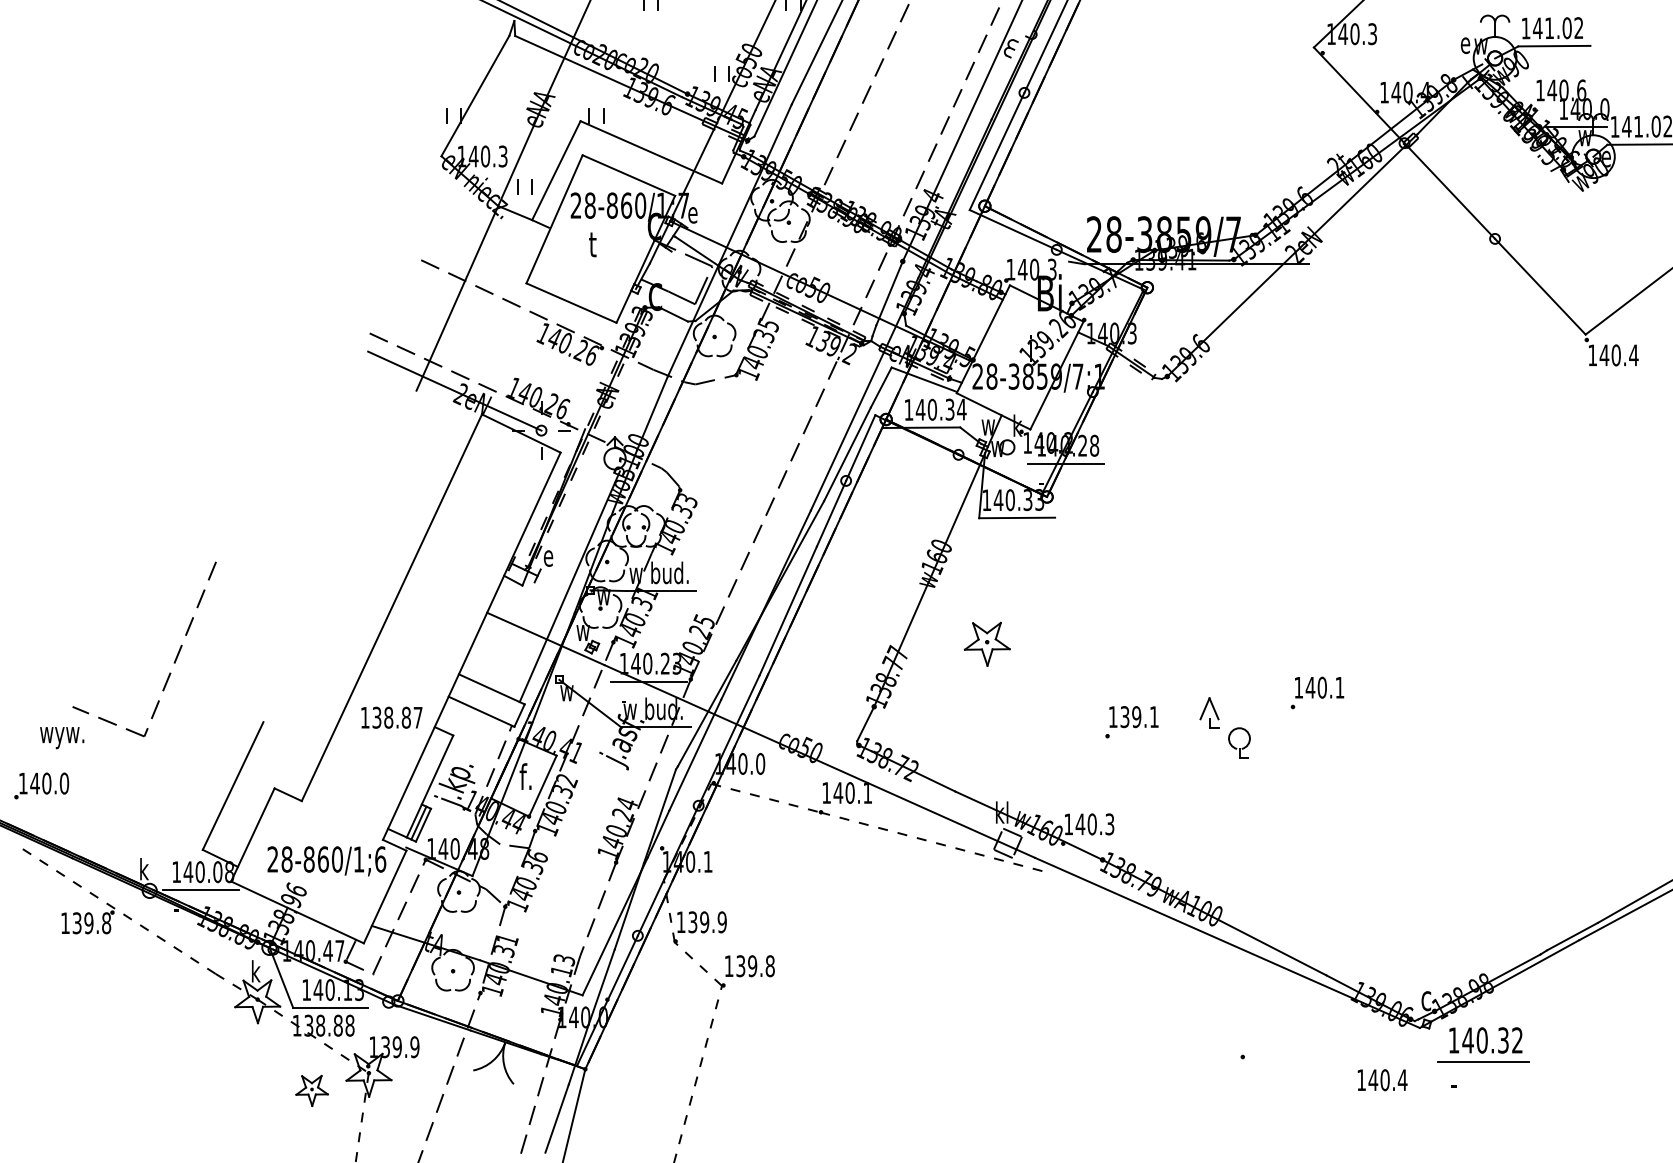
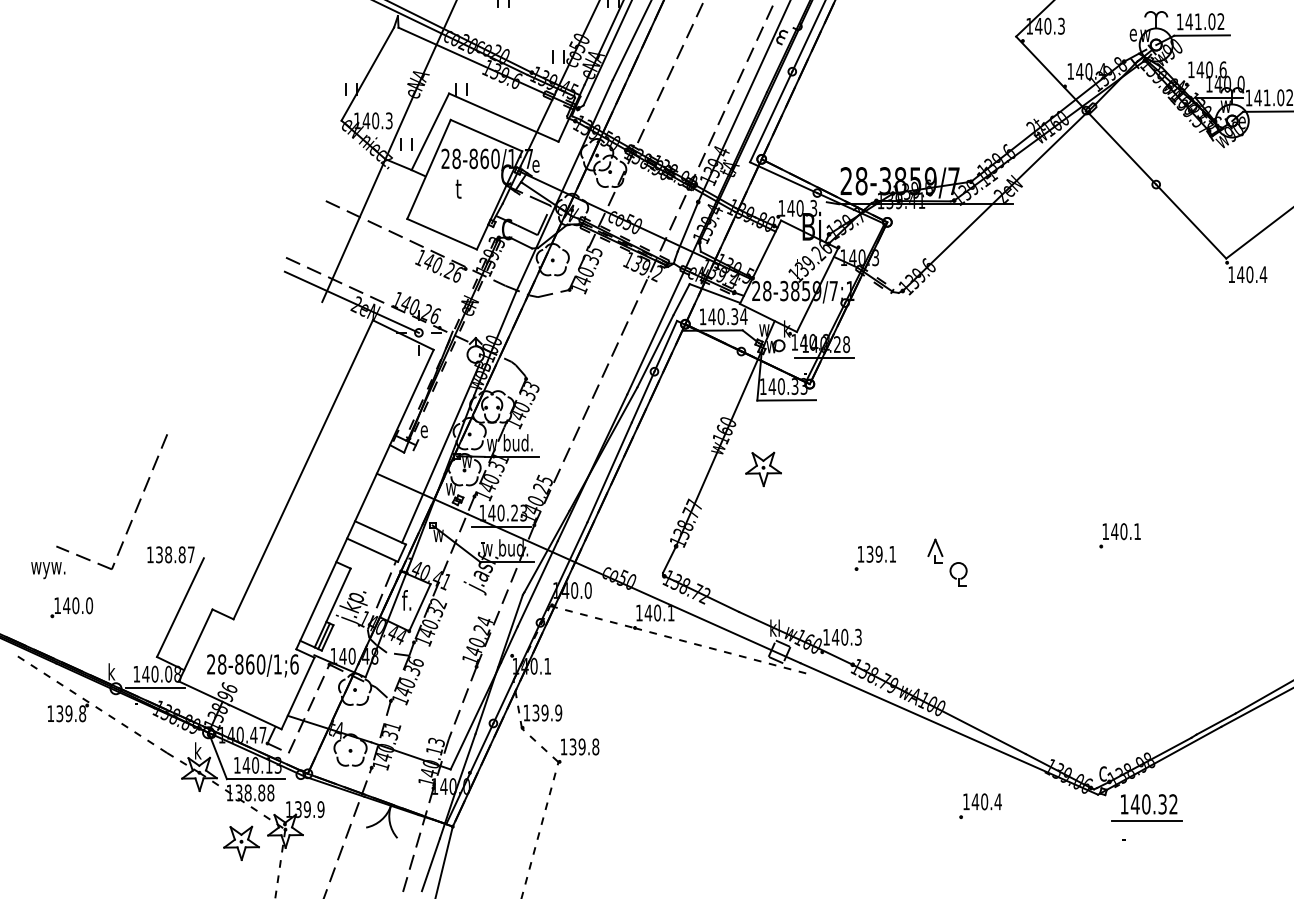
part: (986, 643) -> (762, 468), moved
part: (1317, 692) -> (1120, 535), moved
text: (391, 717) -> (170, 554), moved
part: (41, 785) -> (71, 607), moved
text: (1382, 1080) -> (982, 802), moved
part: (311, 1090) -> (241, 843), size x1.43

